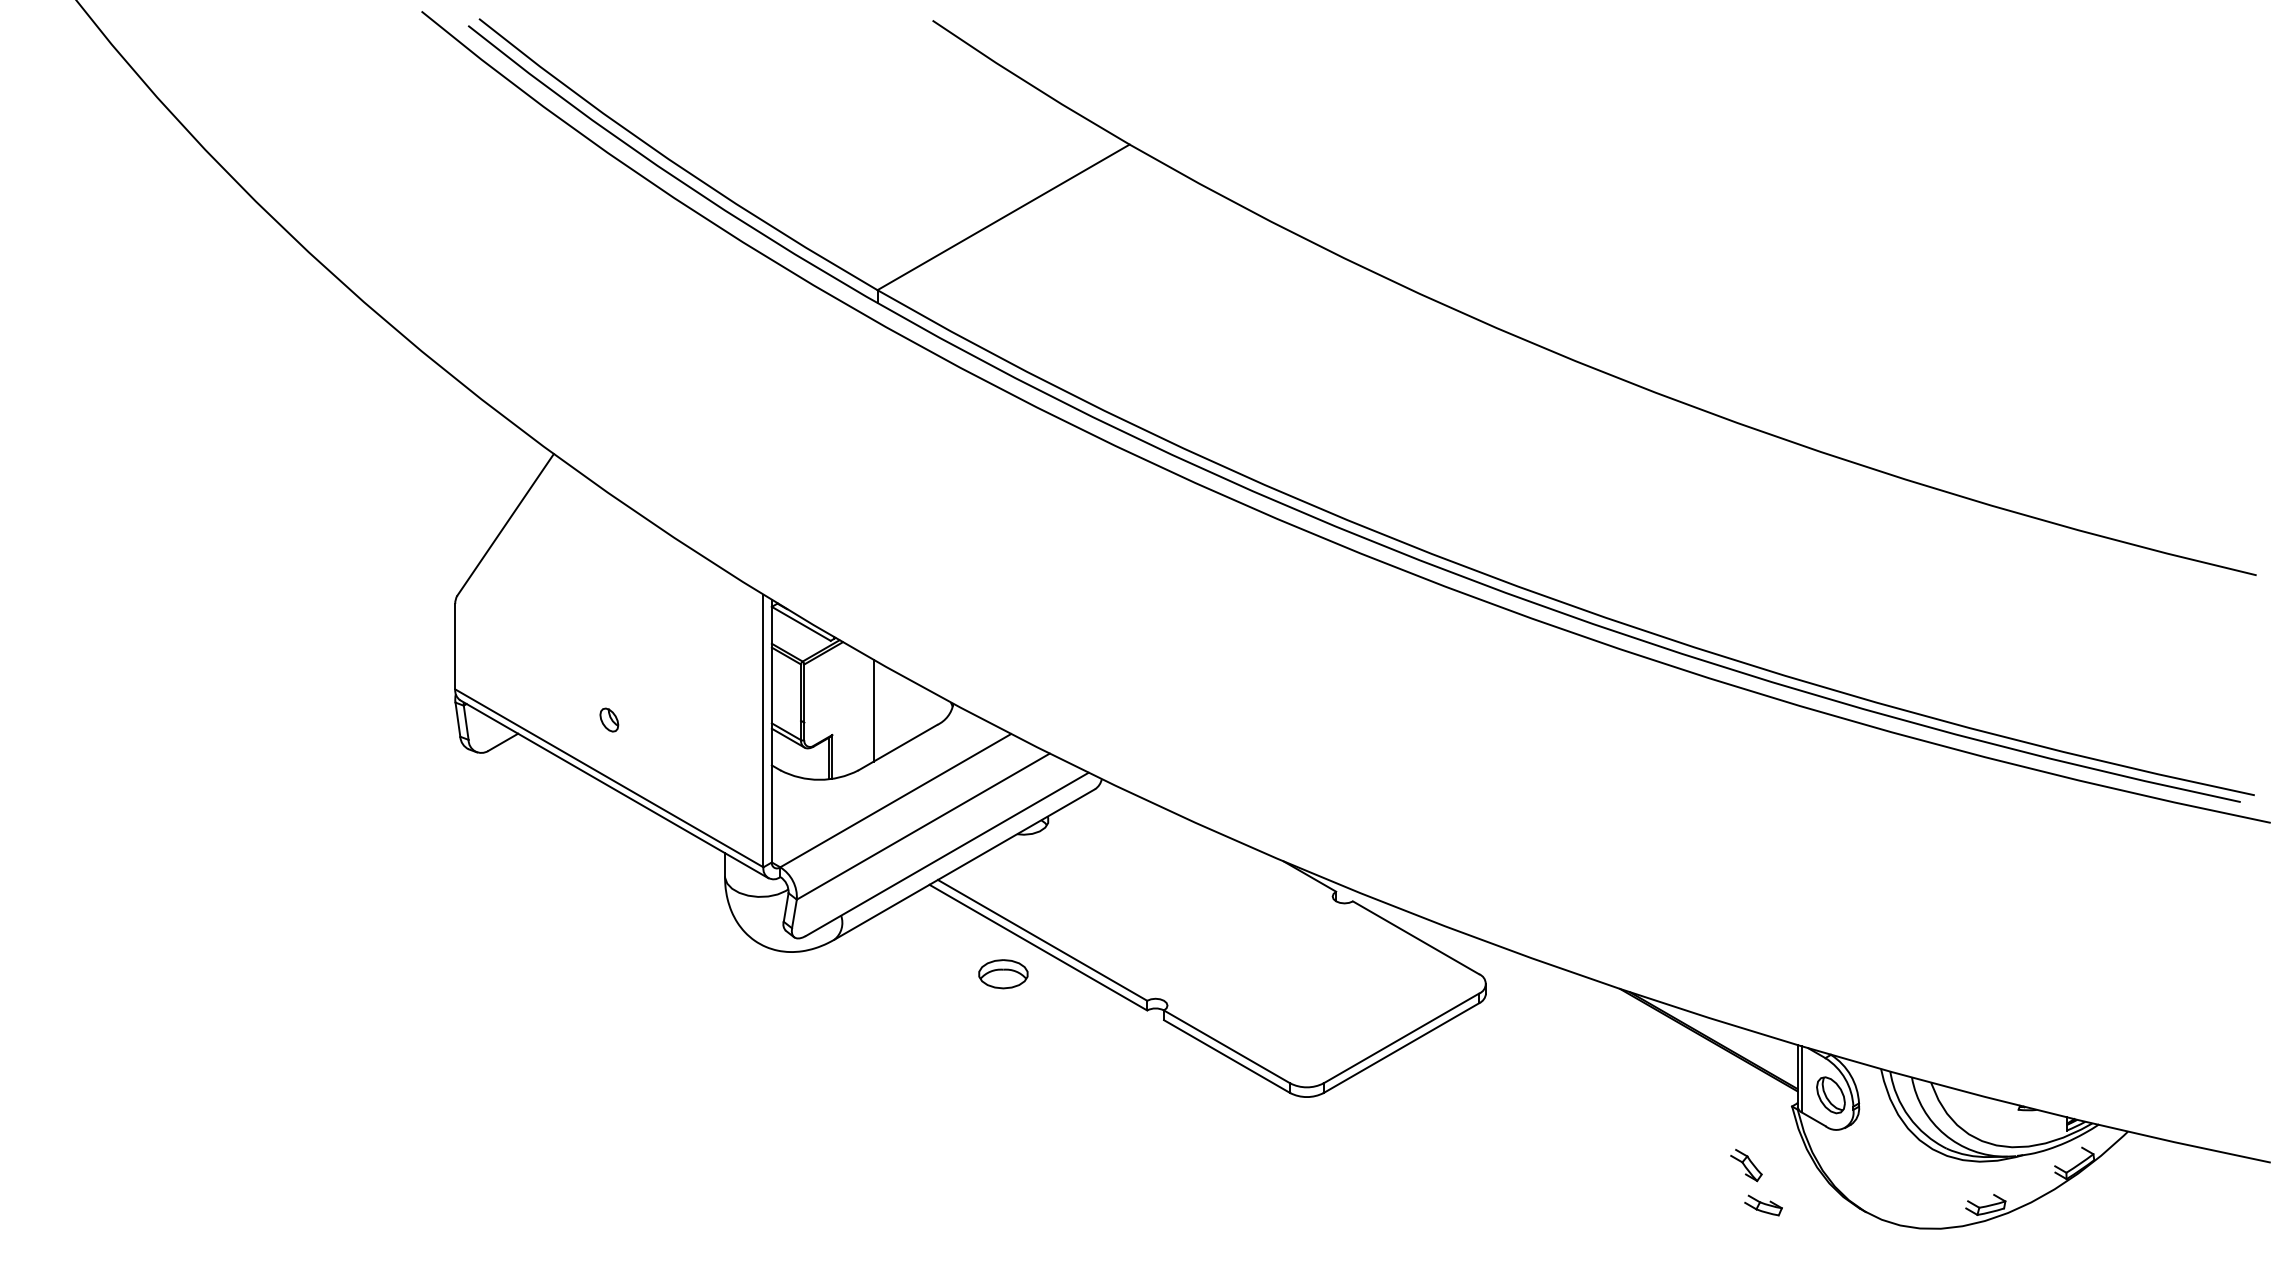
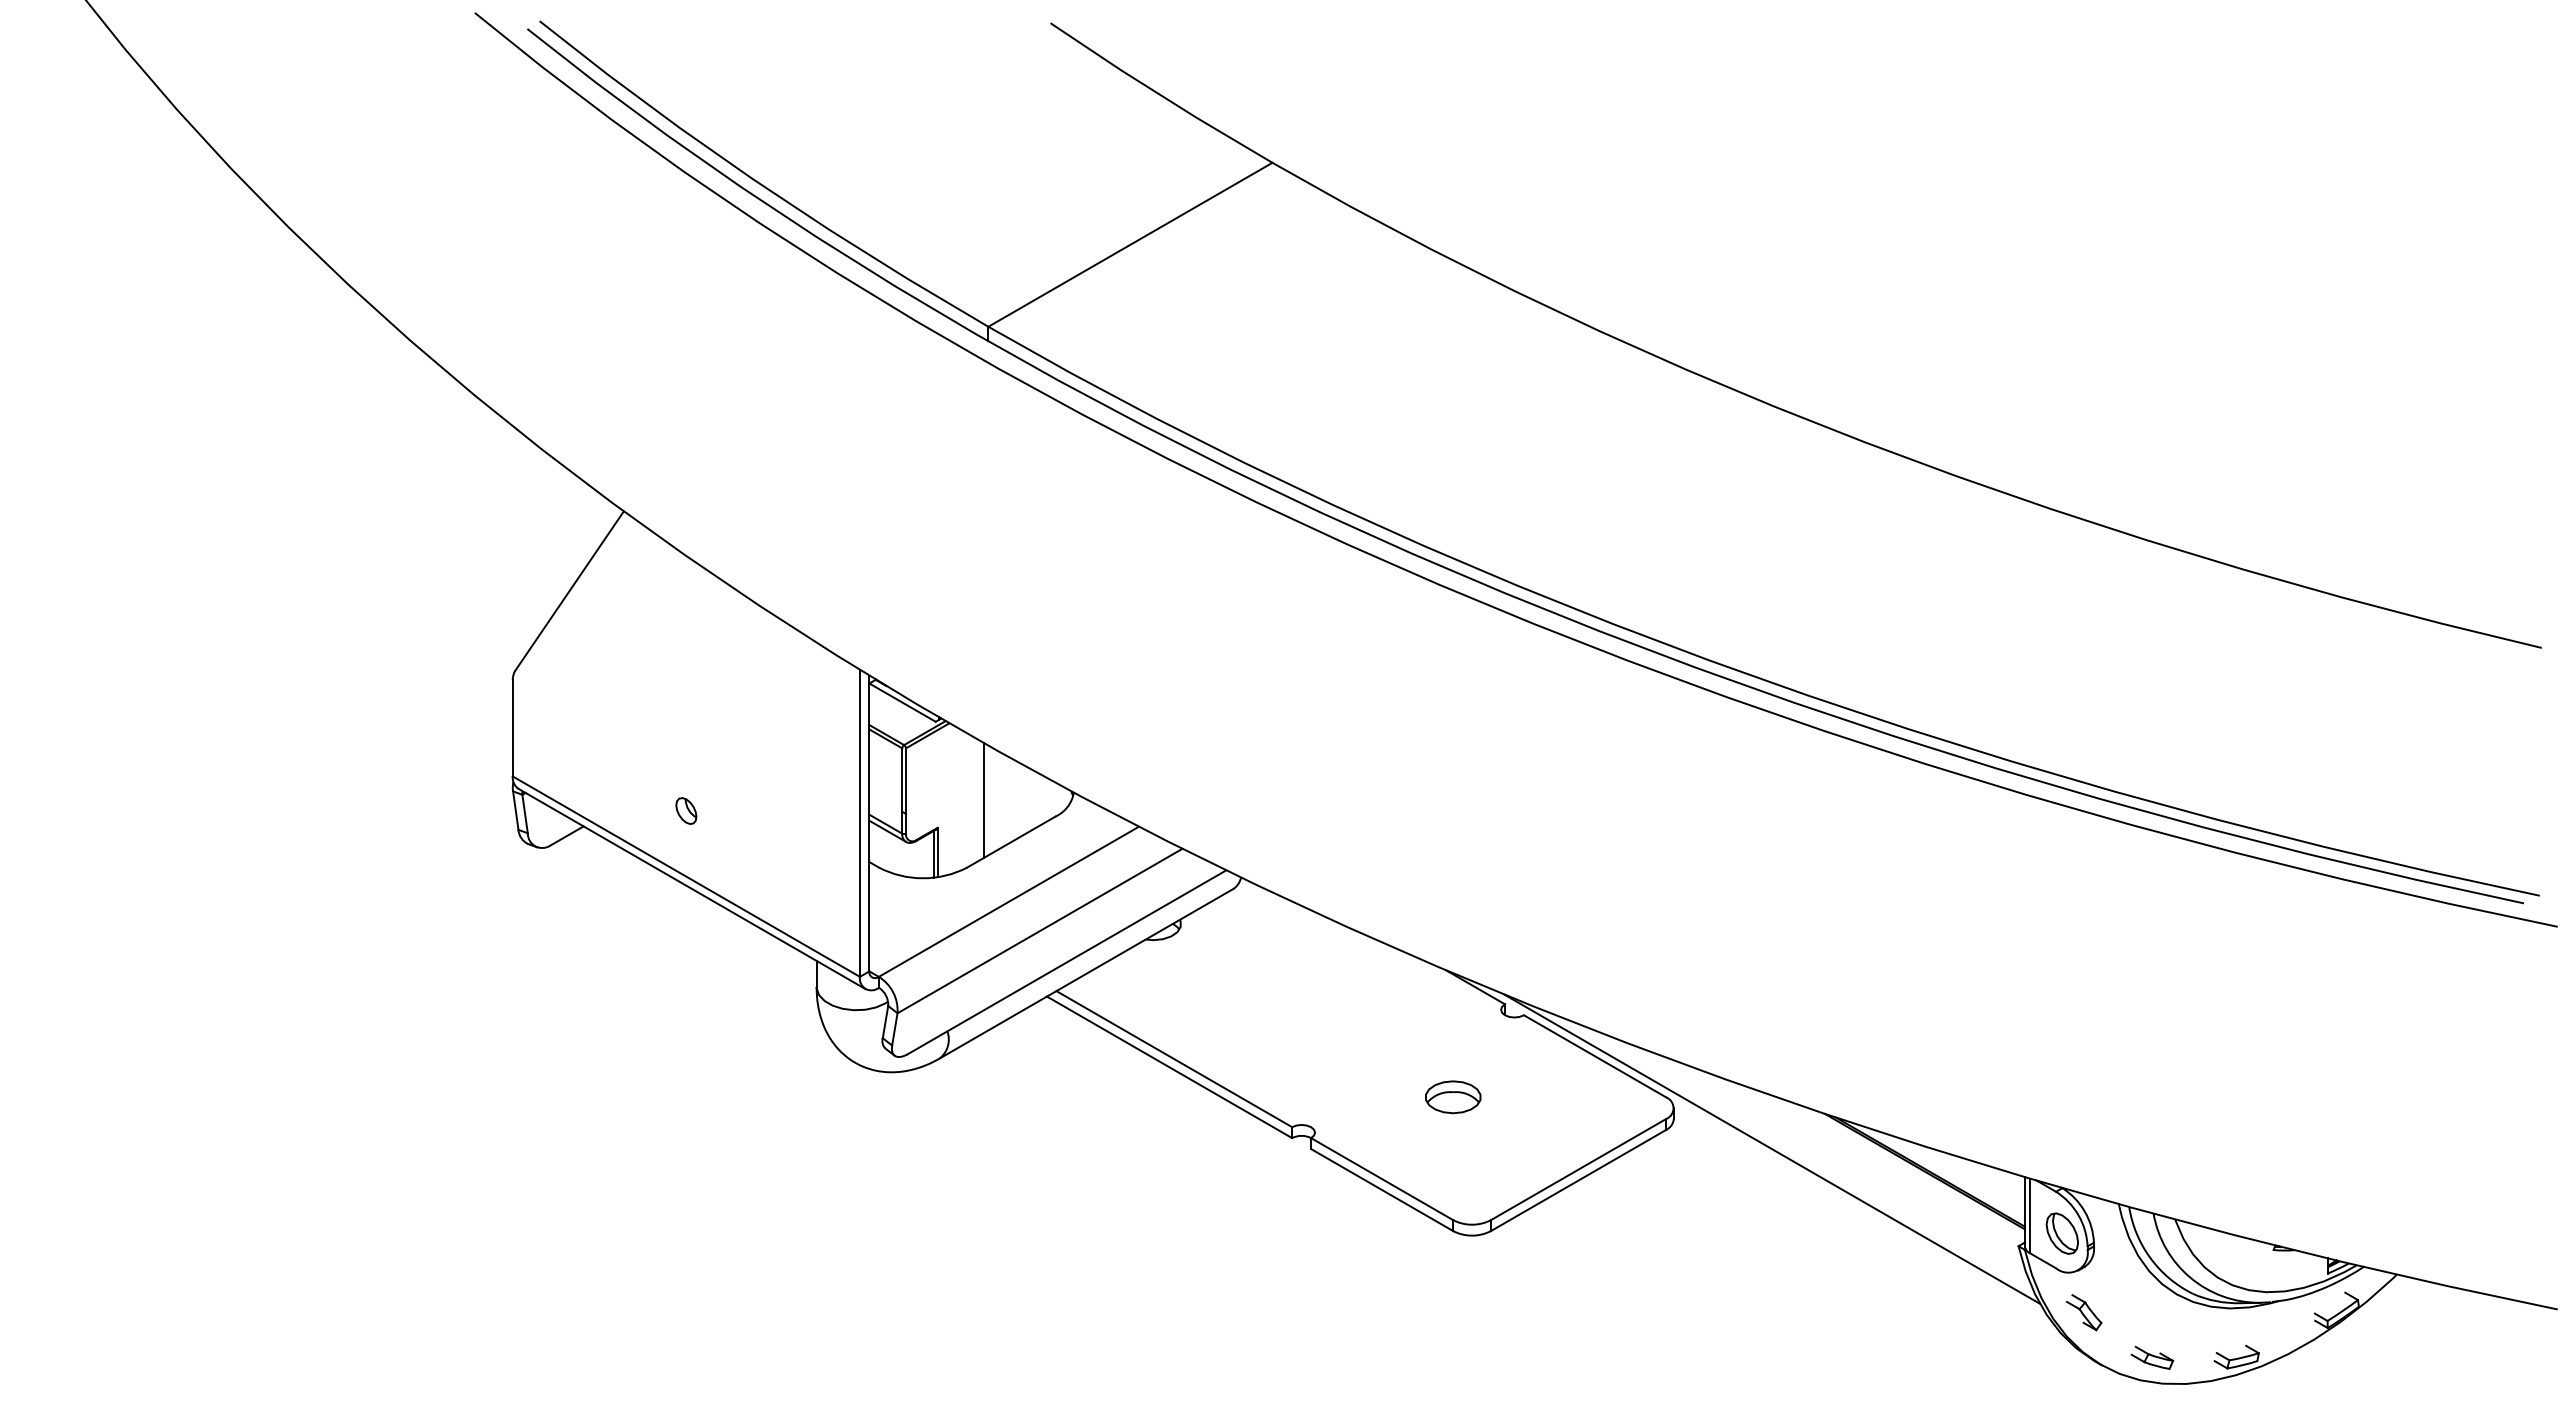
part: (1003, 974) -> (1453, 1097), moved
line: (1573, 1019) -> (1772, 1148), added
part: (1746, 1165) -> (2084, 1312), moved
part: (1763, 1205) -> (2152, 1357), moved

